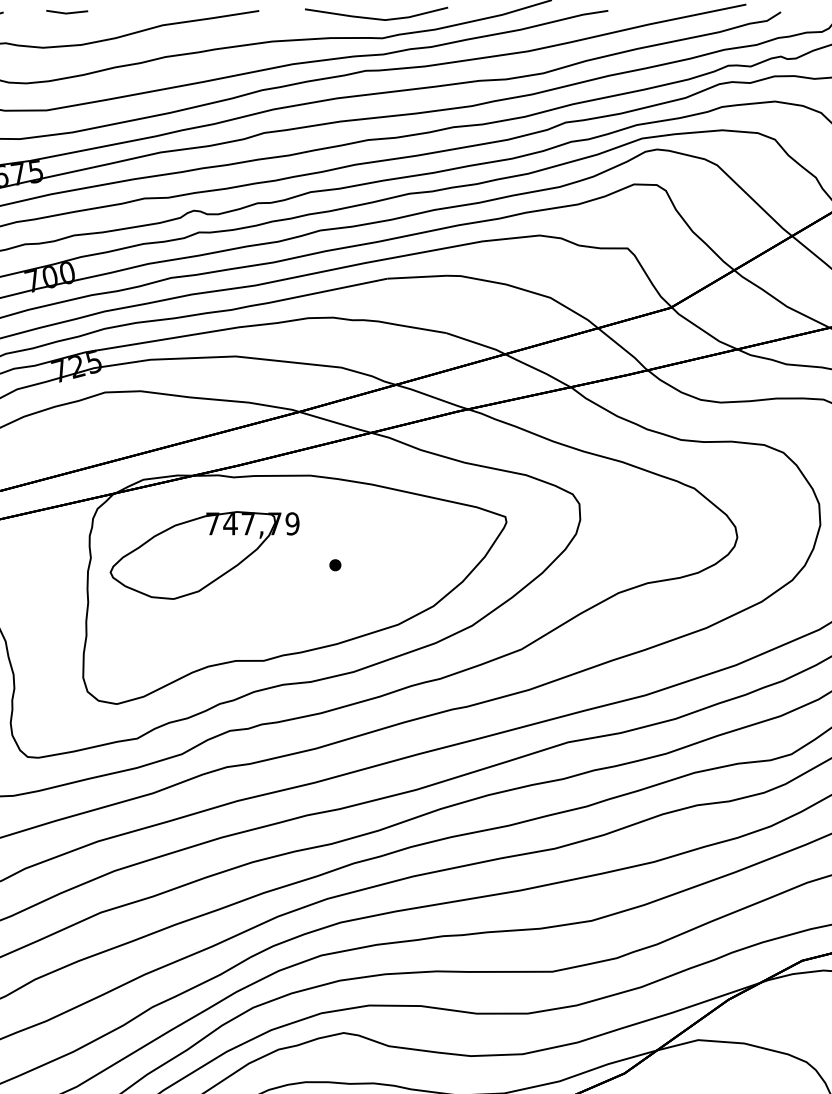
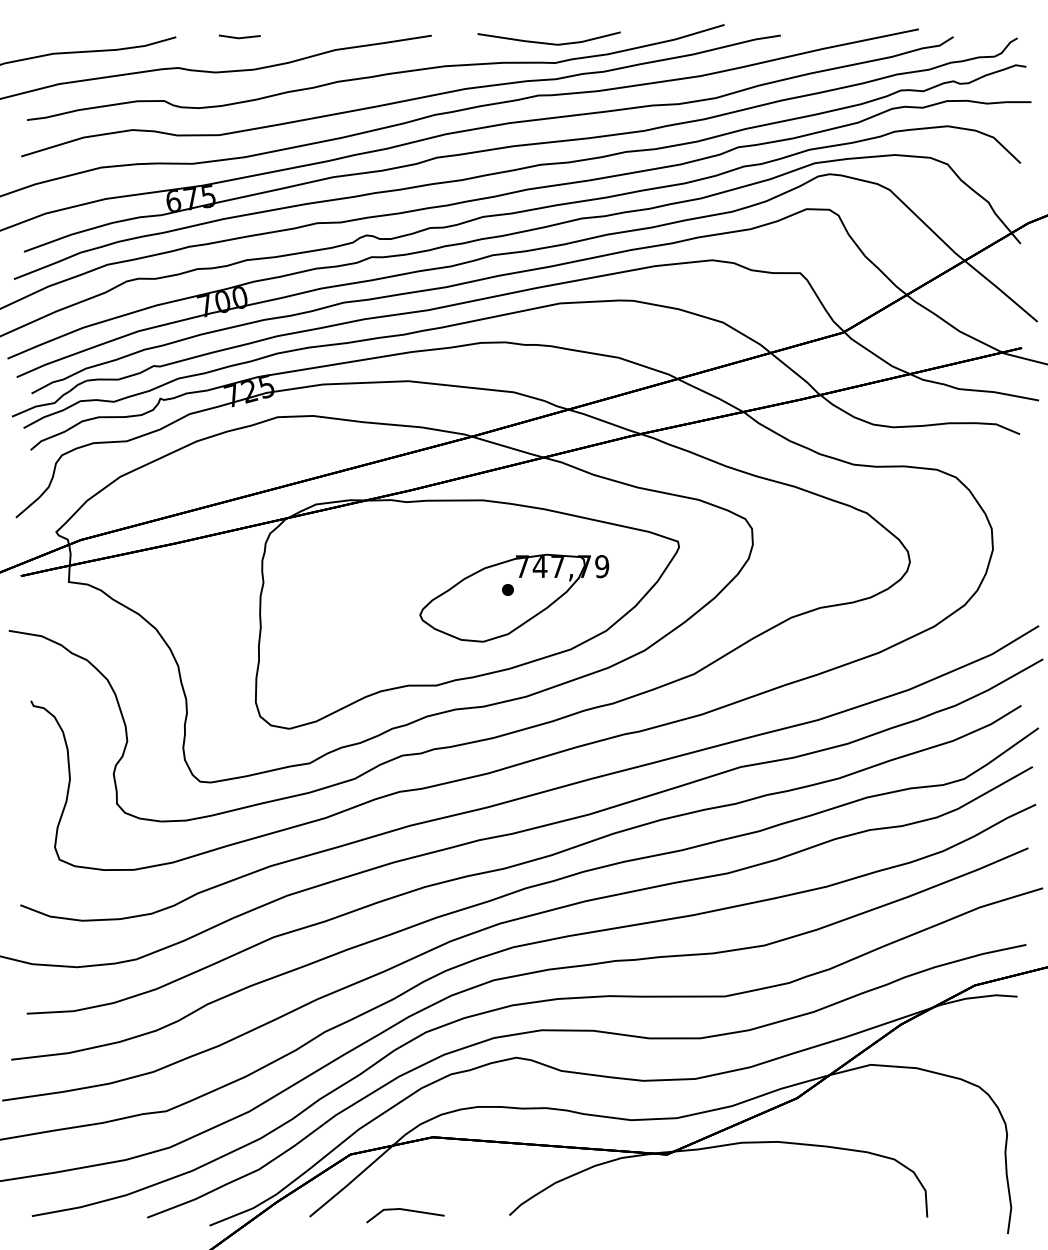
part: (204, 554) -> (514, 597), moved

